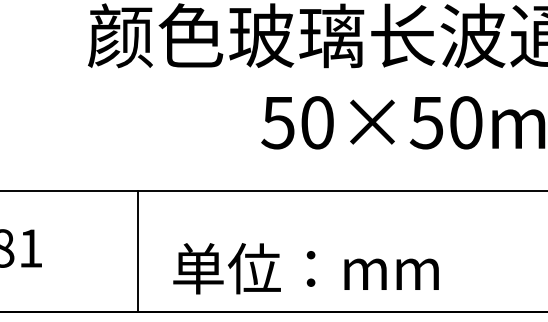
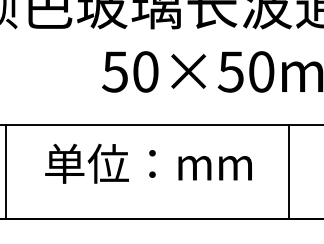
line: (501, 251) -> (289, 172), added
text: (305, 268) -> (148, 163), moved

